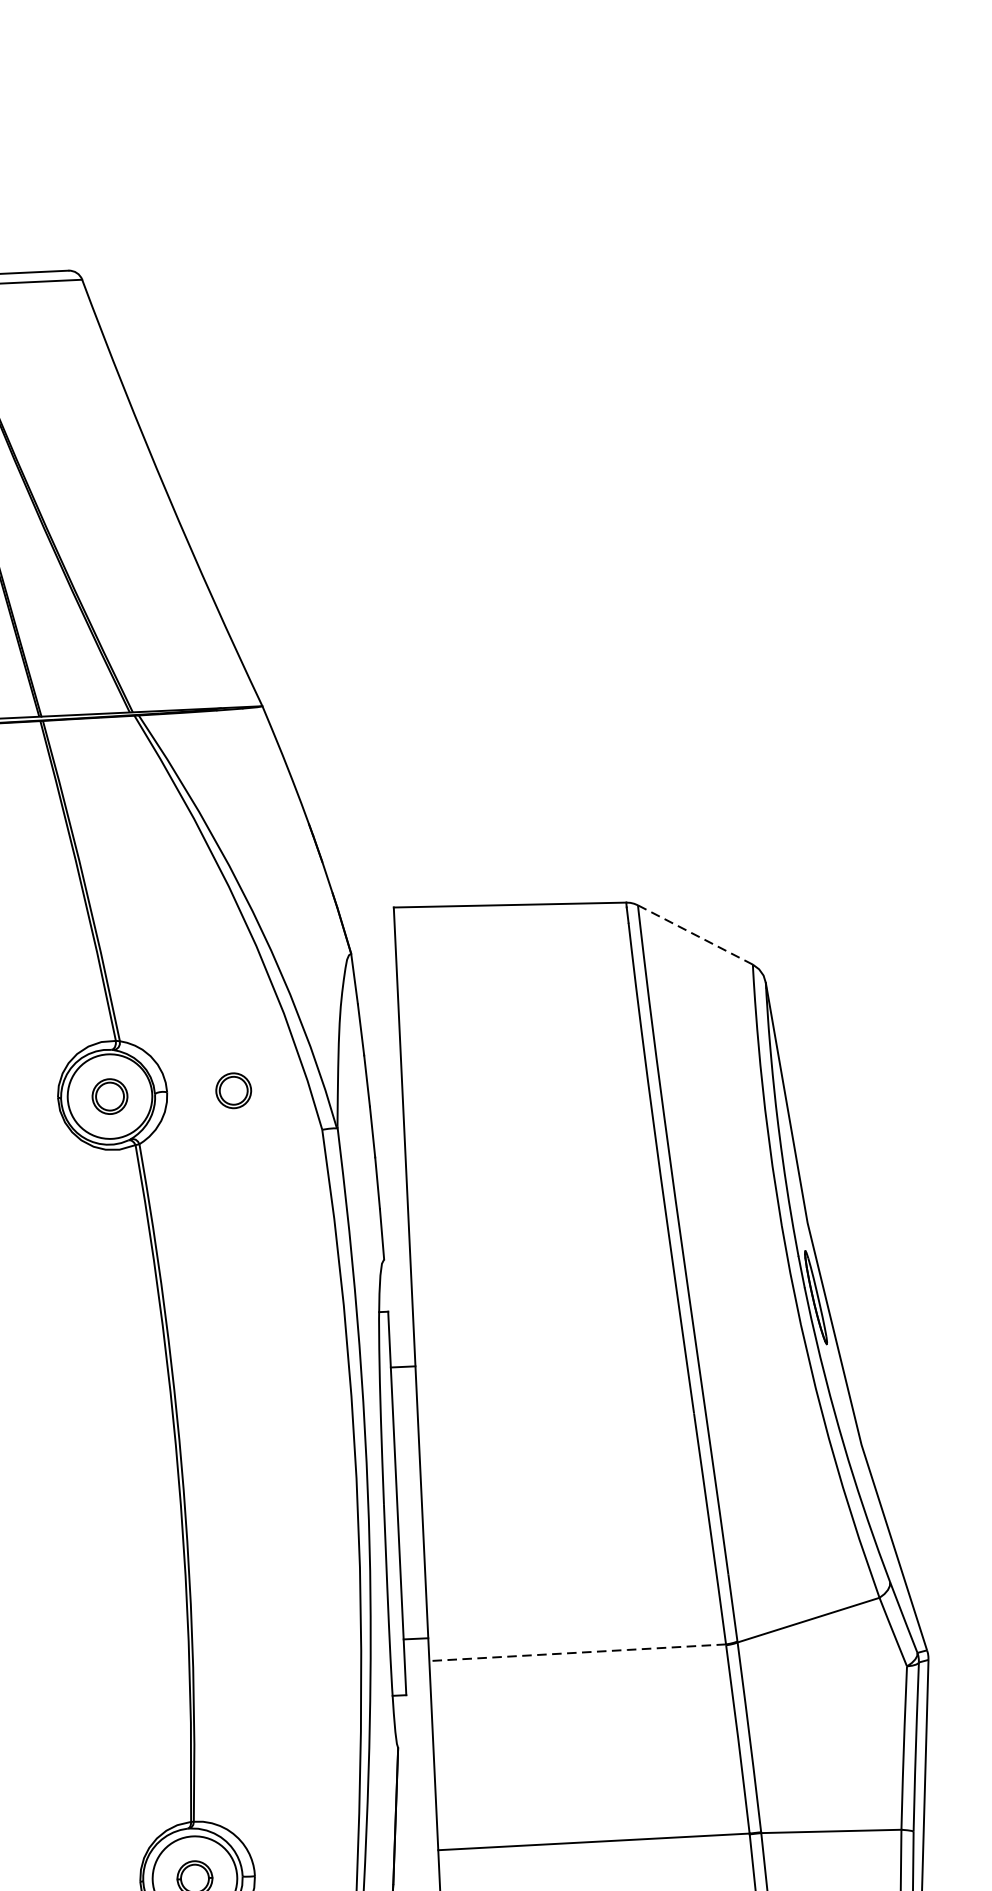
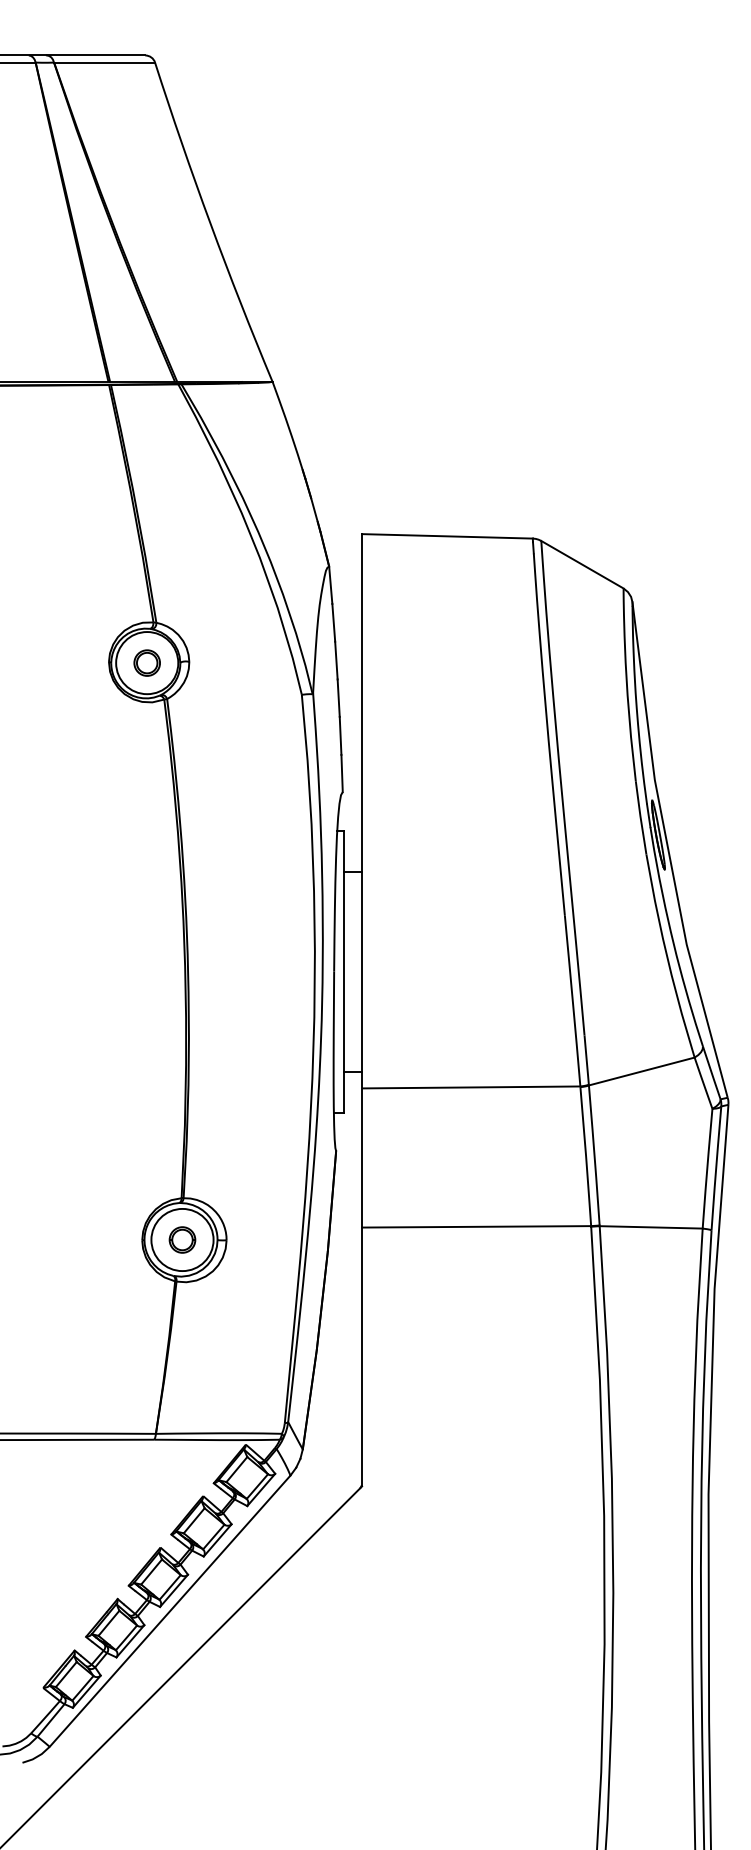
line: (695, 934) -> (582, 564), dashed -> solid
part: (232, 1090) -> (237, 662), removed
line: (578, 1652) -> (471, 1087), dashed -> solid

